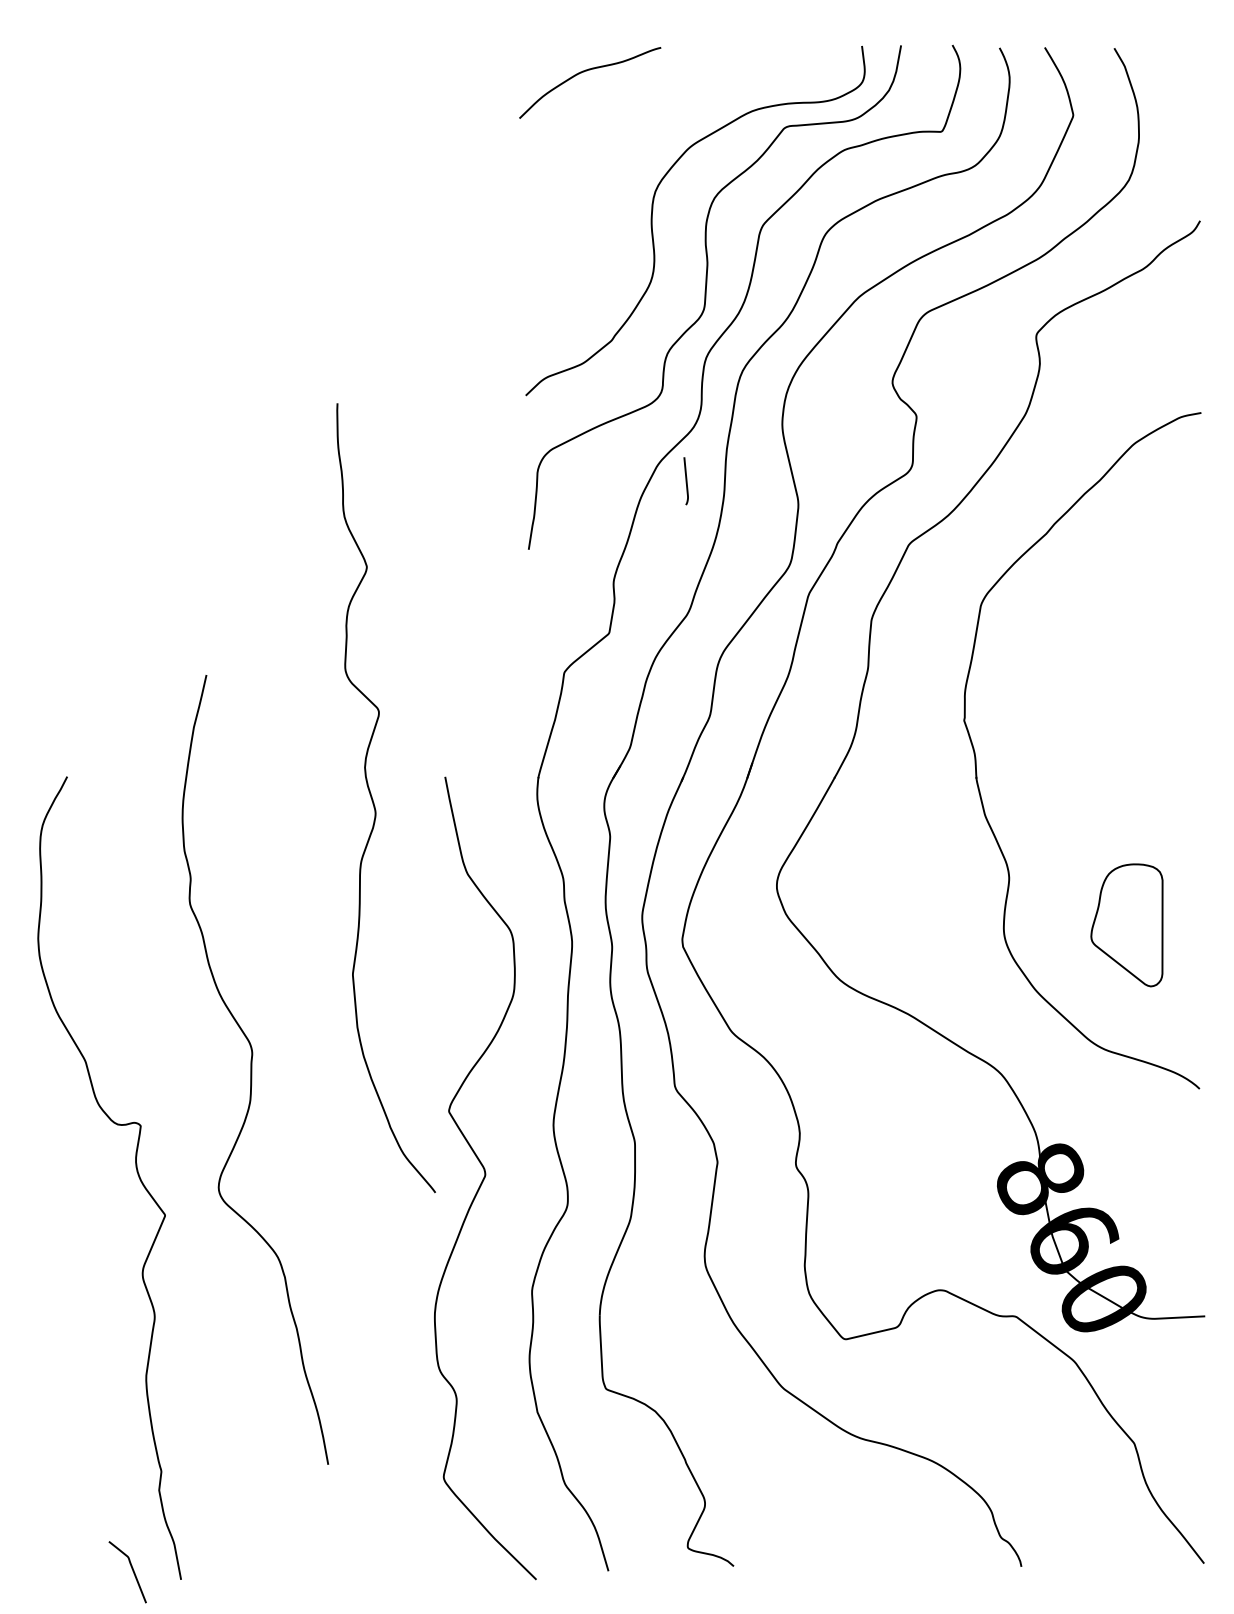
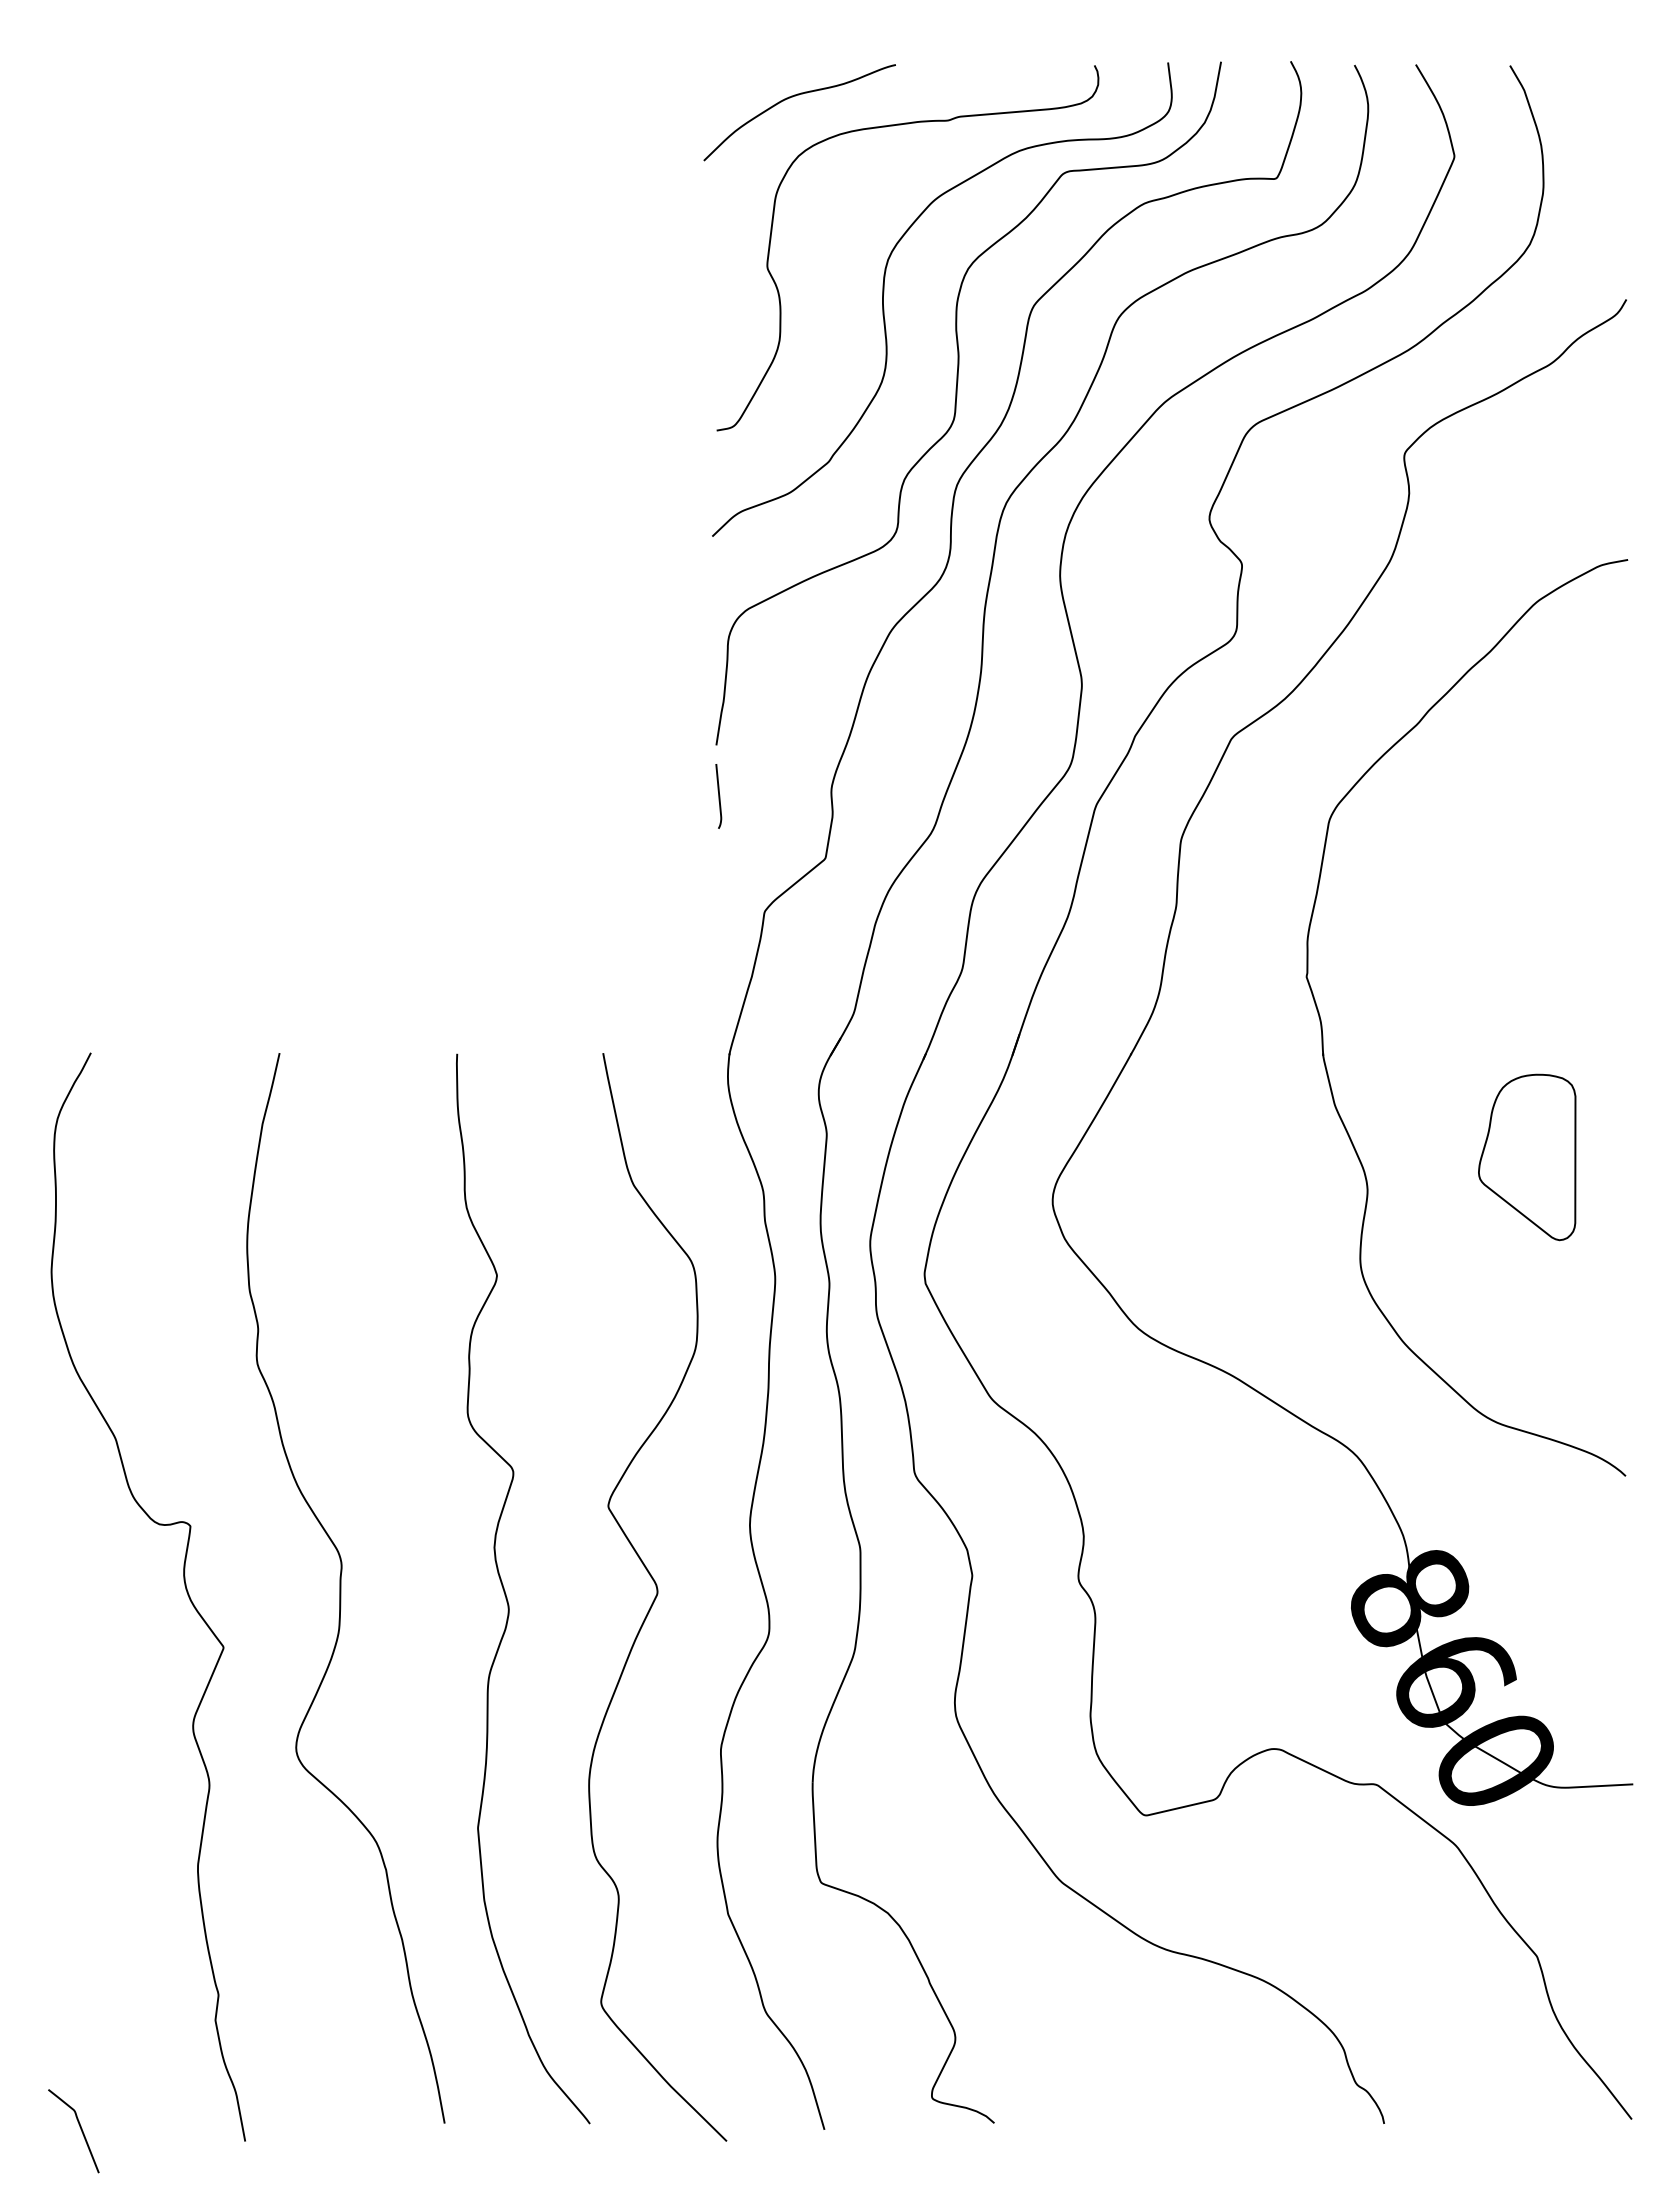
curve: (659, 93) -> (893, 126), added
curve: (685, 481) -> (718, 796), moved
curve: (373, 802) -> (506, 1594), moved
part: (1127, 925) -> (1527, 1157), moved
curve: (252, 1070) -> (341, 1588), moved
curve: (131, 1569) -> (79, 2127), moved

